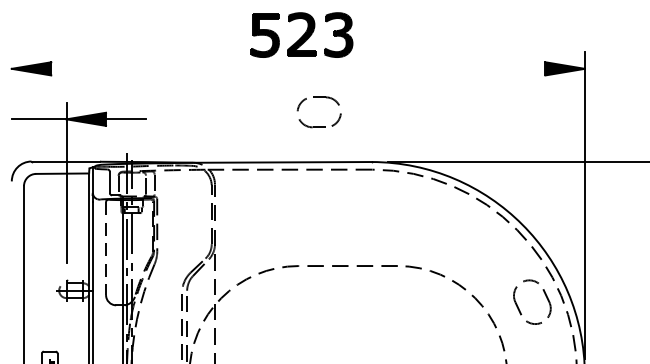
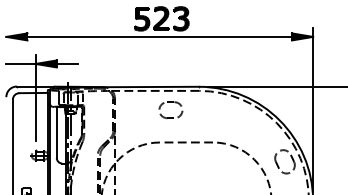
line: (297, 68) -> (159, 36), added
part: (318, 125) -> (170, 117), moved
line: (105, 249) -> (56, 133), dashed -> solid

